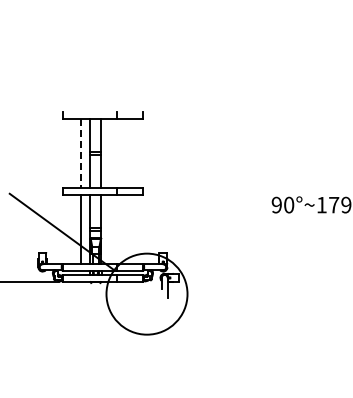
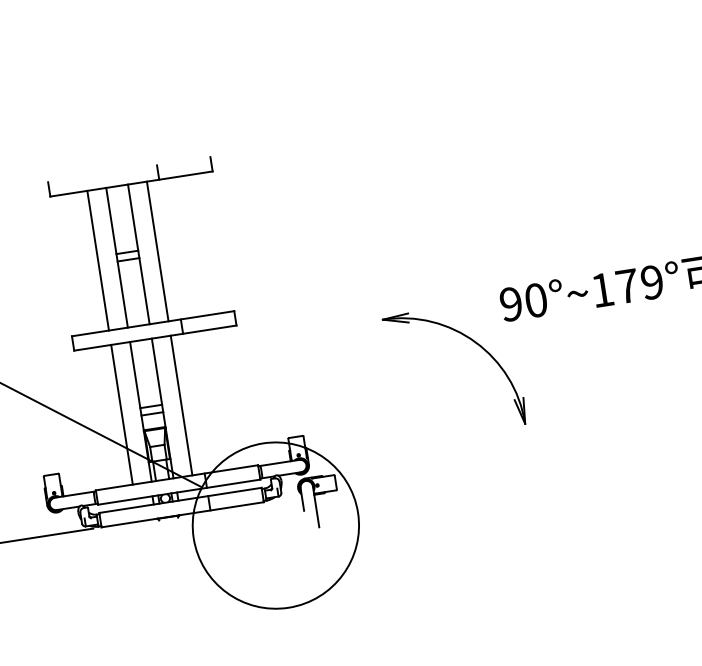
line: (110, 152) -> (157, 249), added
line: (81, 153) -> (98, 260), dashed -> solid
part: (252, 218) -> (466, 339), added
line: (110, 228) -> (181, 403), added

